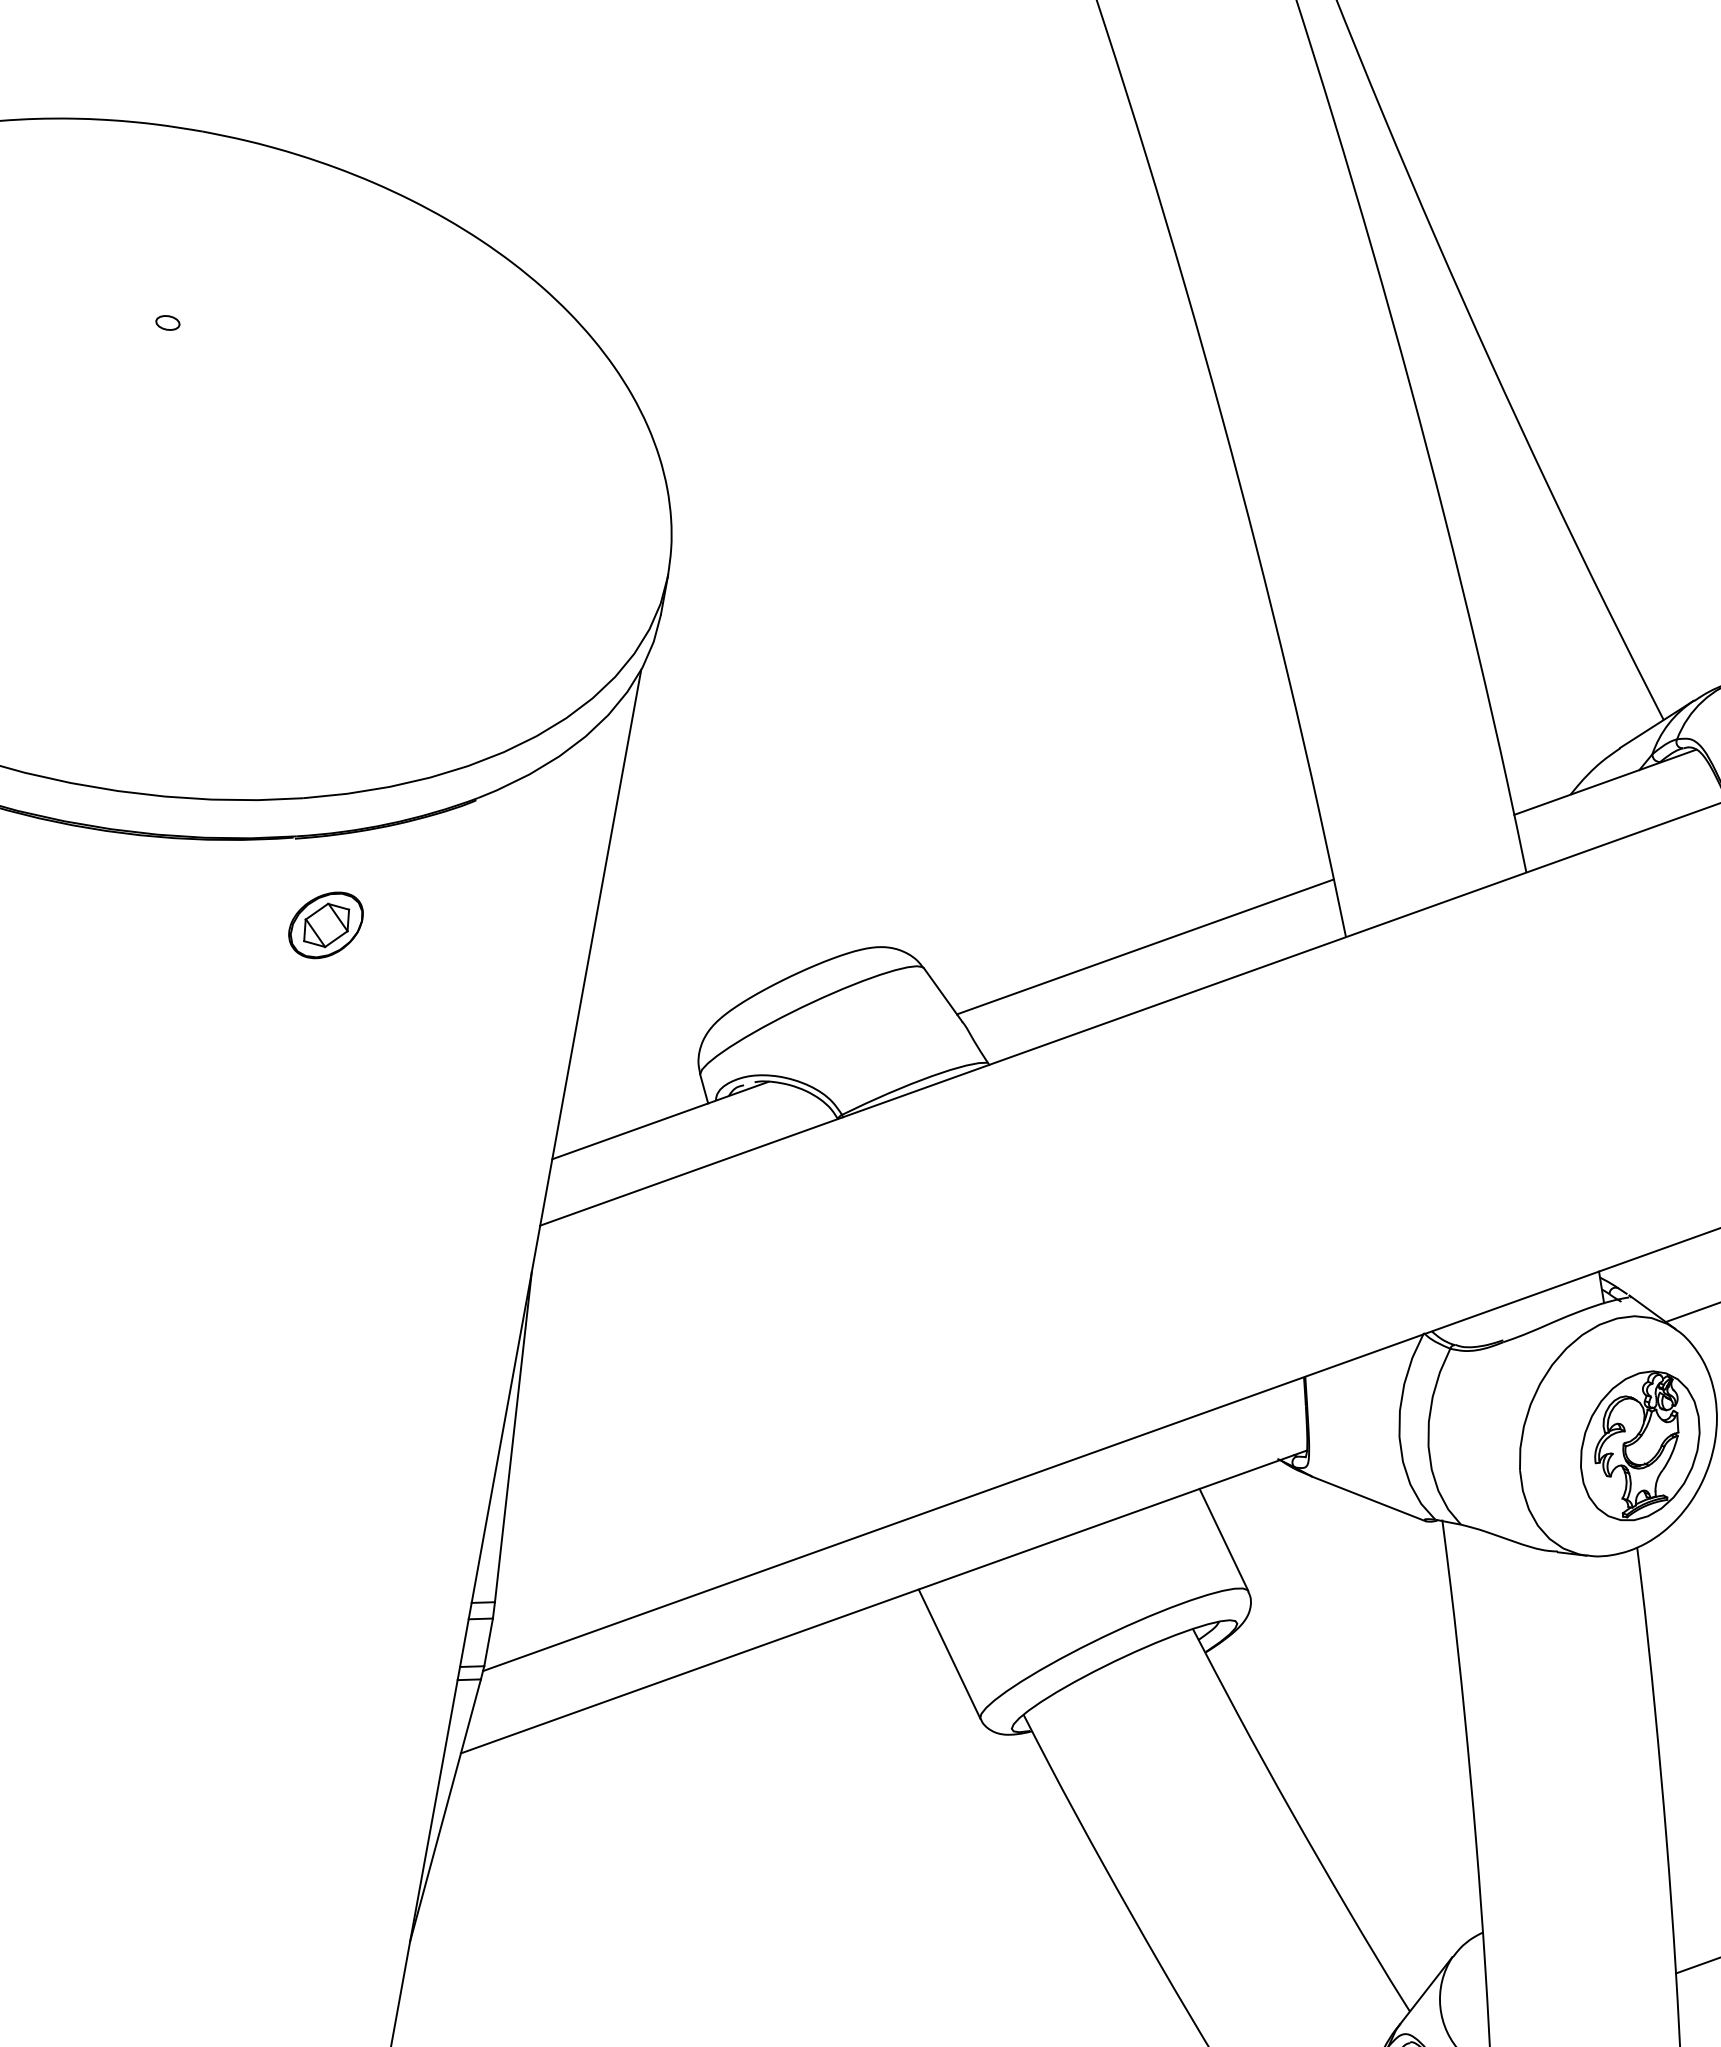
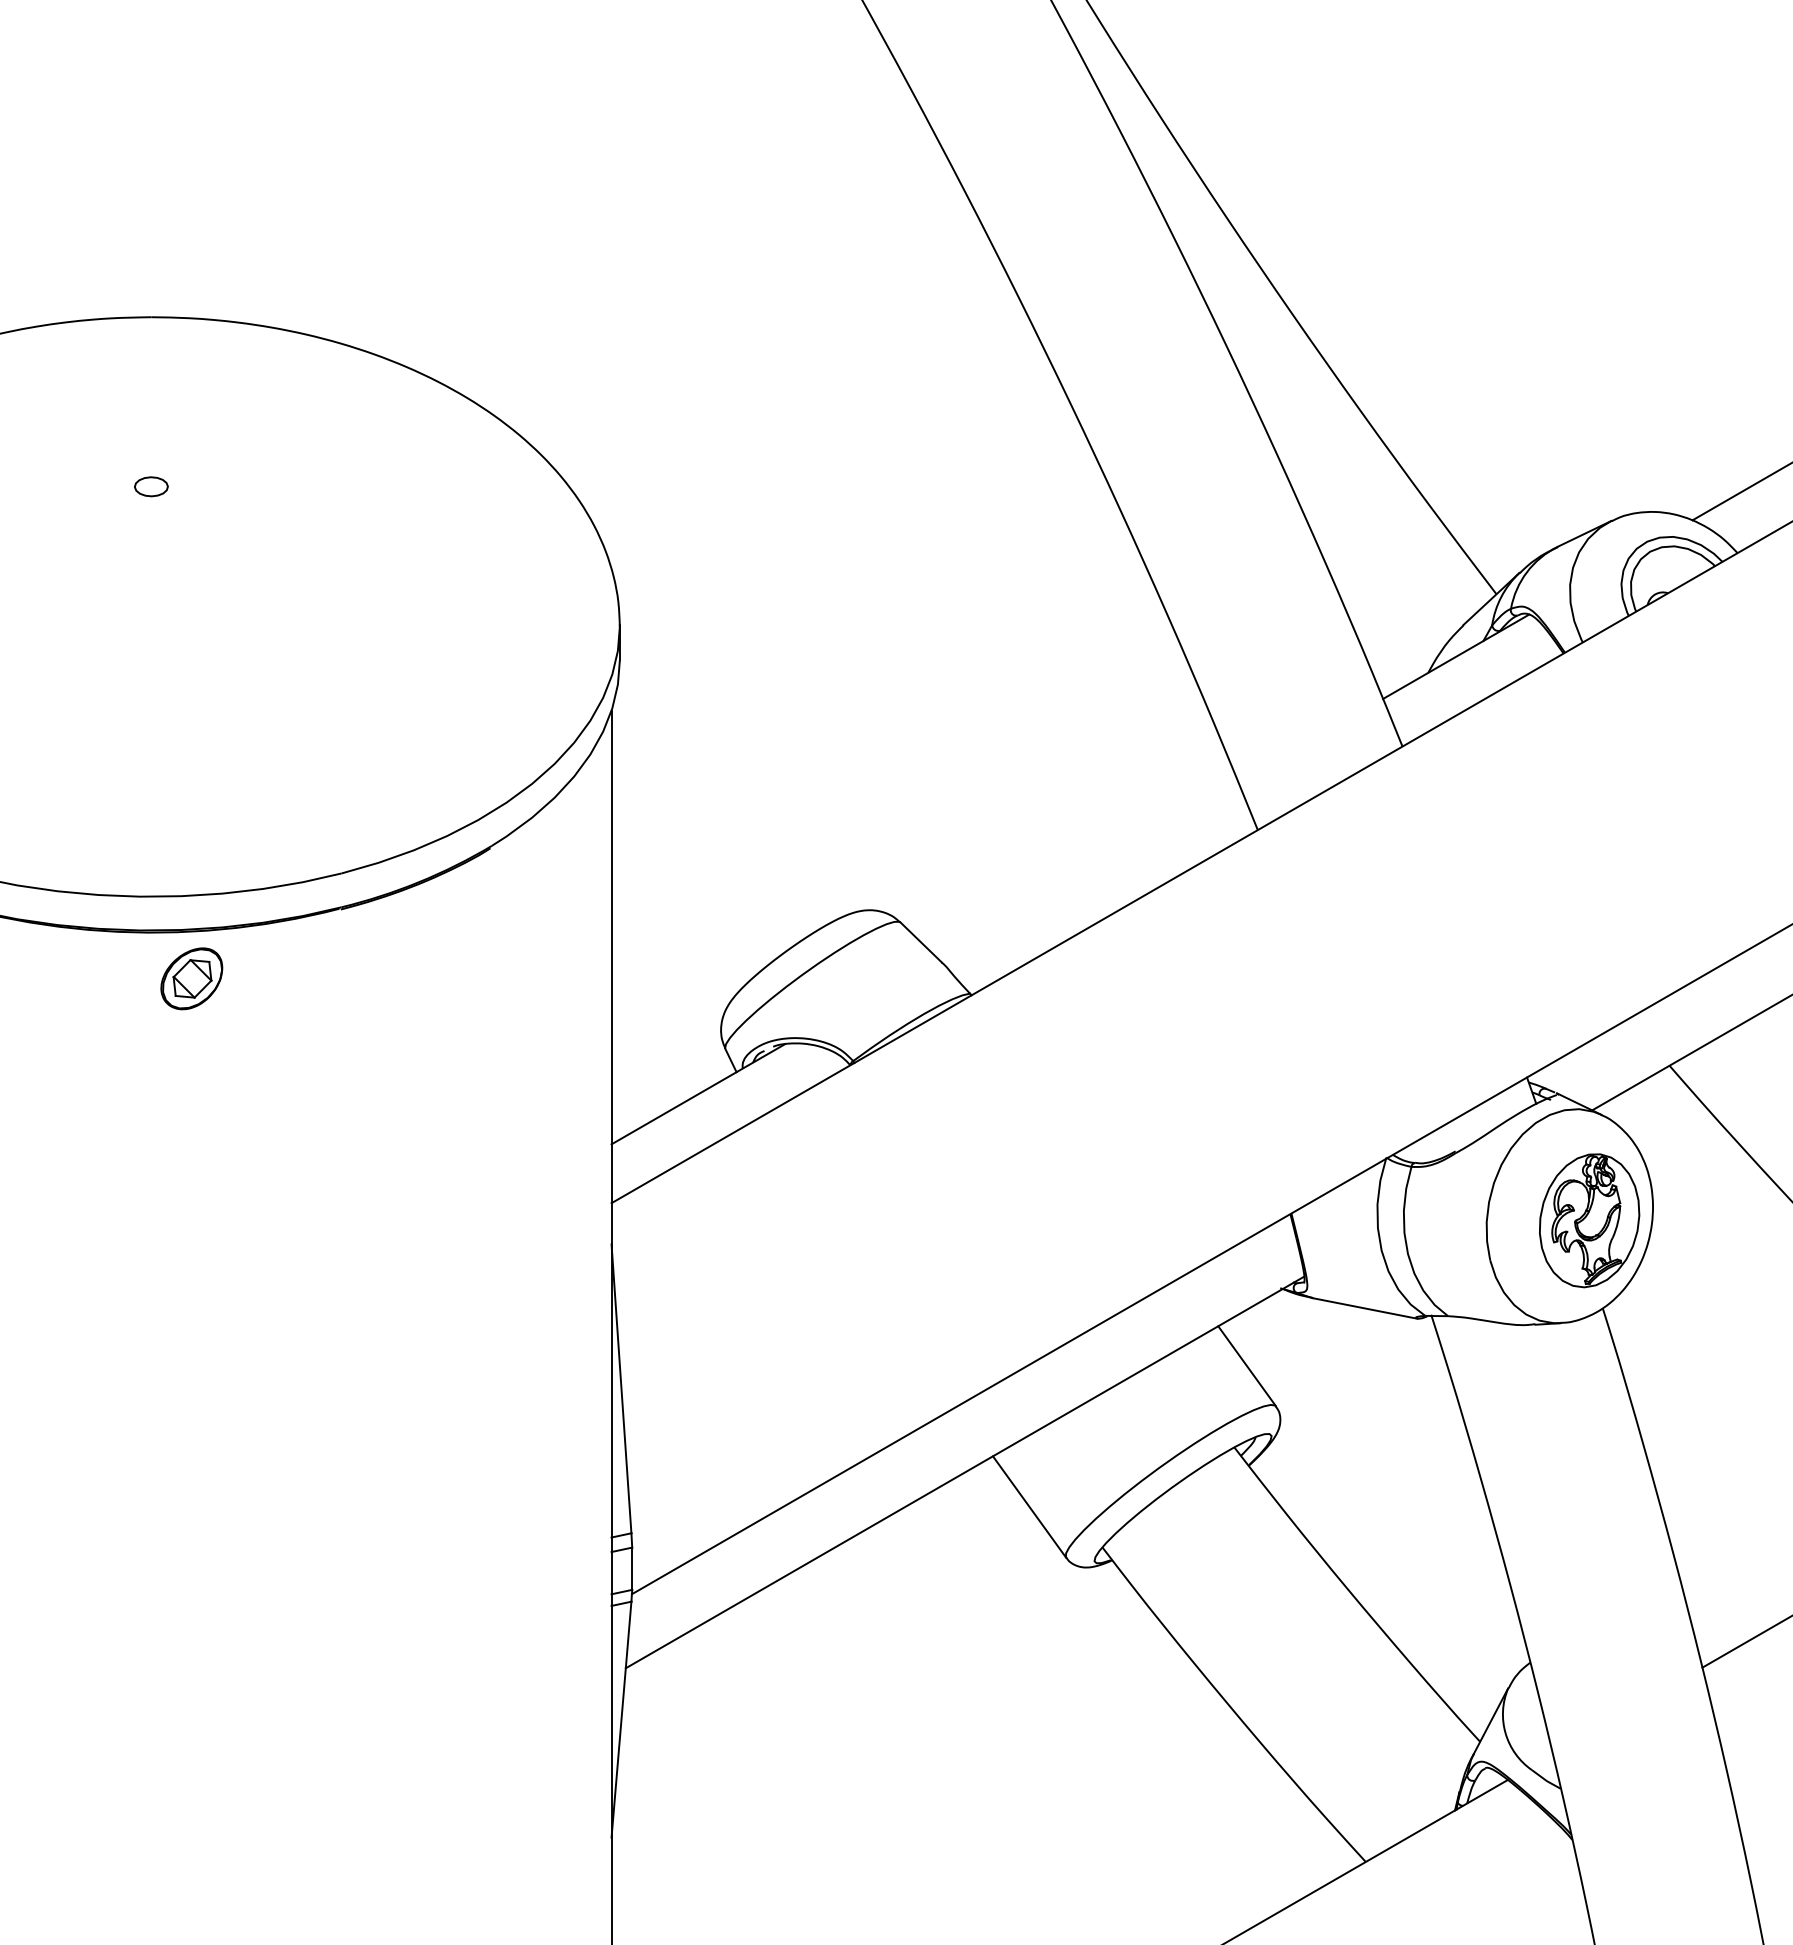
part: (168, 322) -> (151, 486), size x1.6
part: (325, 924) -> (191, 978), moved
line: (1145, 946) -> (1087, 869), removed

